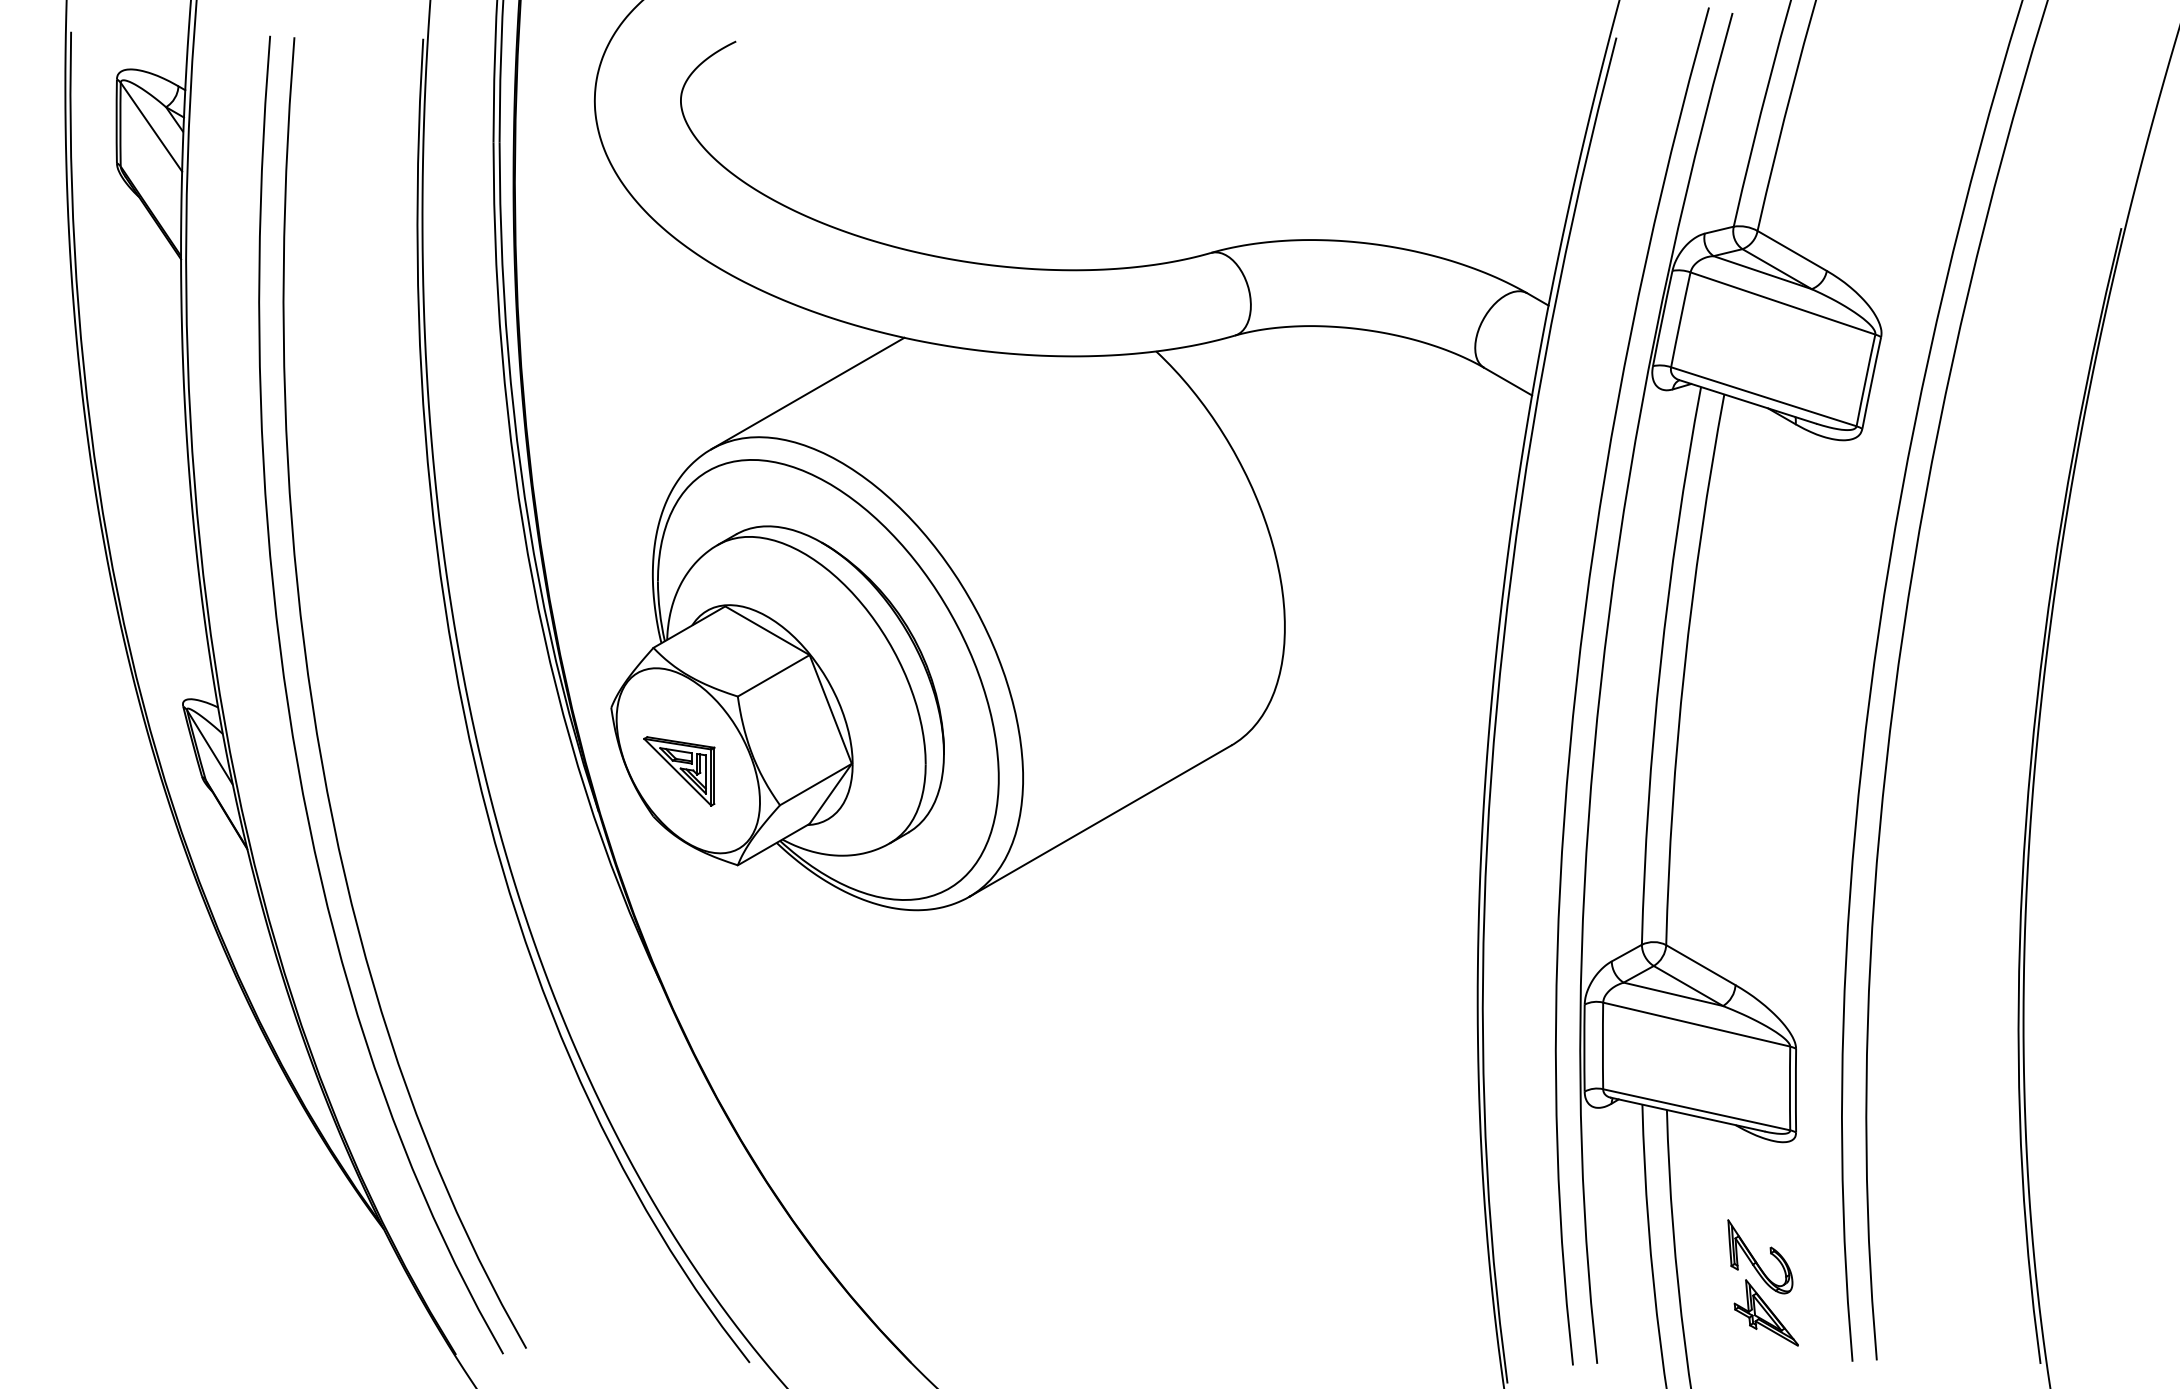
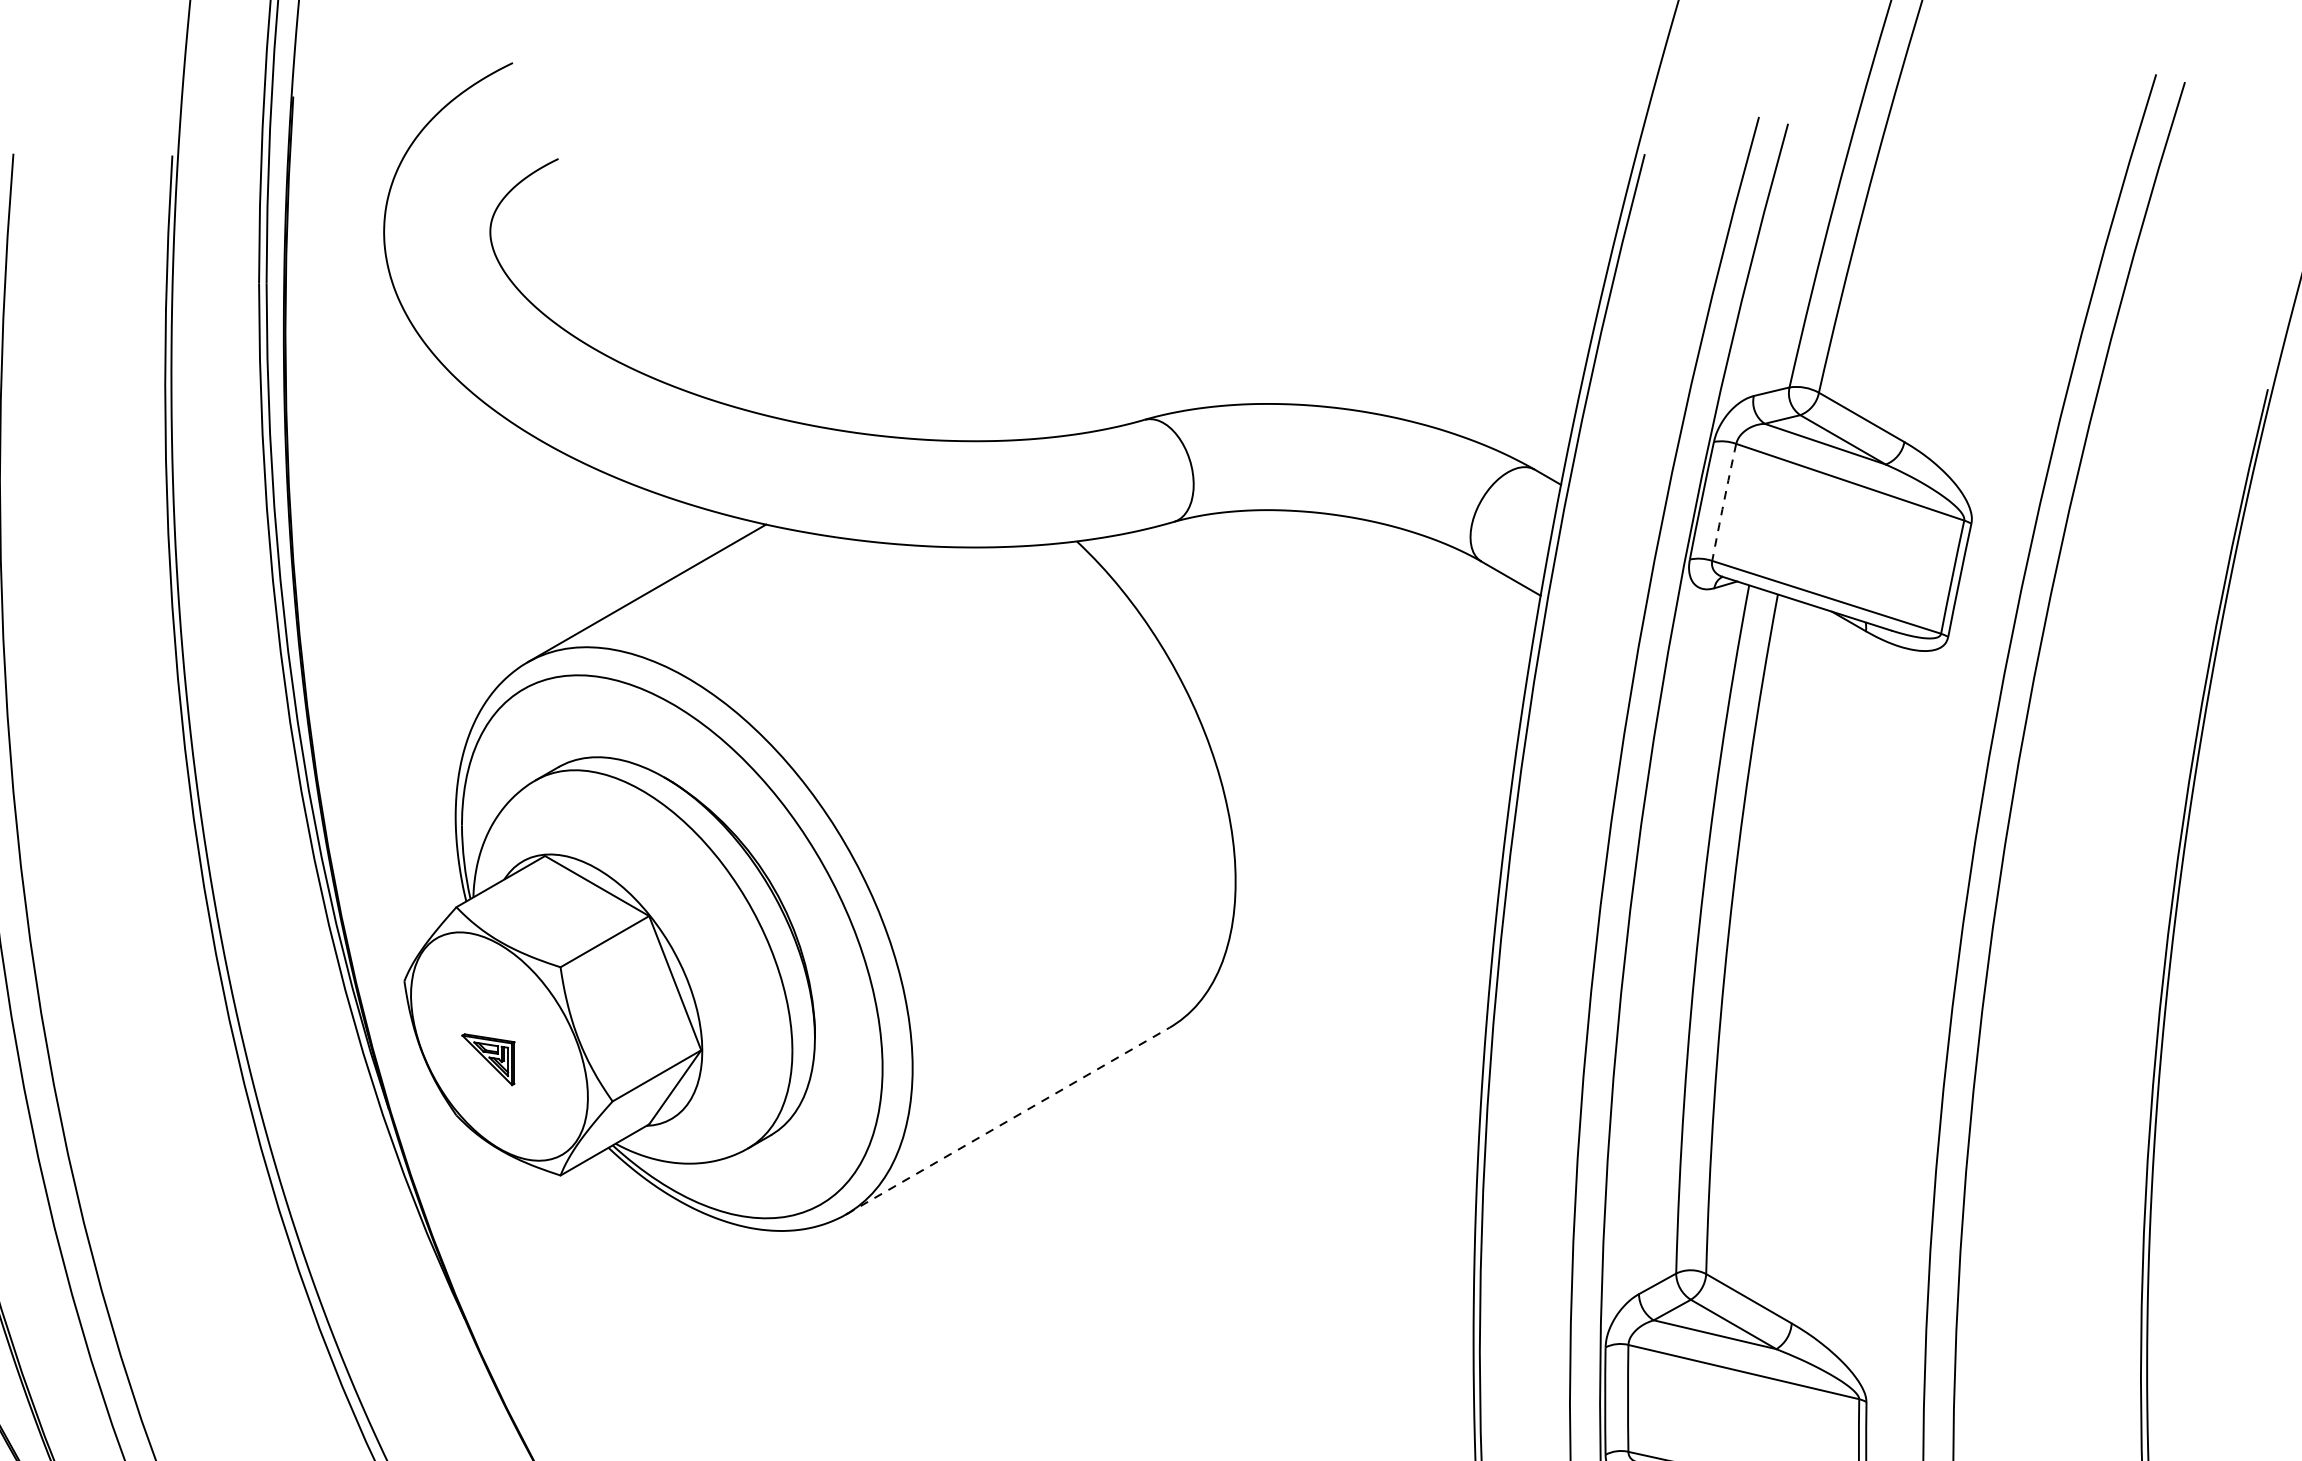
arc: (1680, 319) -> (1723, 501), solid -> dashed
part: (679, 771) -> (488, 1059), size x0.6
line: (1100, 820) -> (1008, 1120), solid -> dashed

